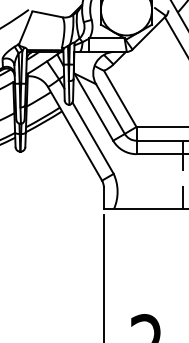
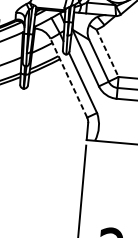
line: (120, 99) -> (107, 53), solid -> dashed
line: (74, 133) -> (68, 77), solid -> dashed

